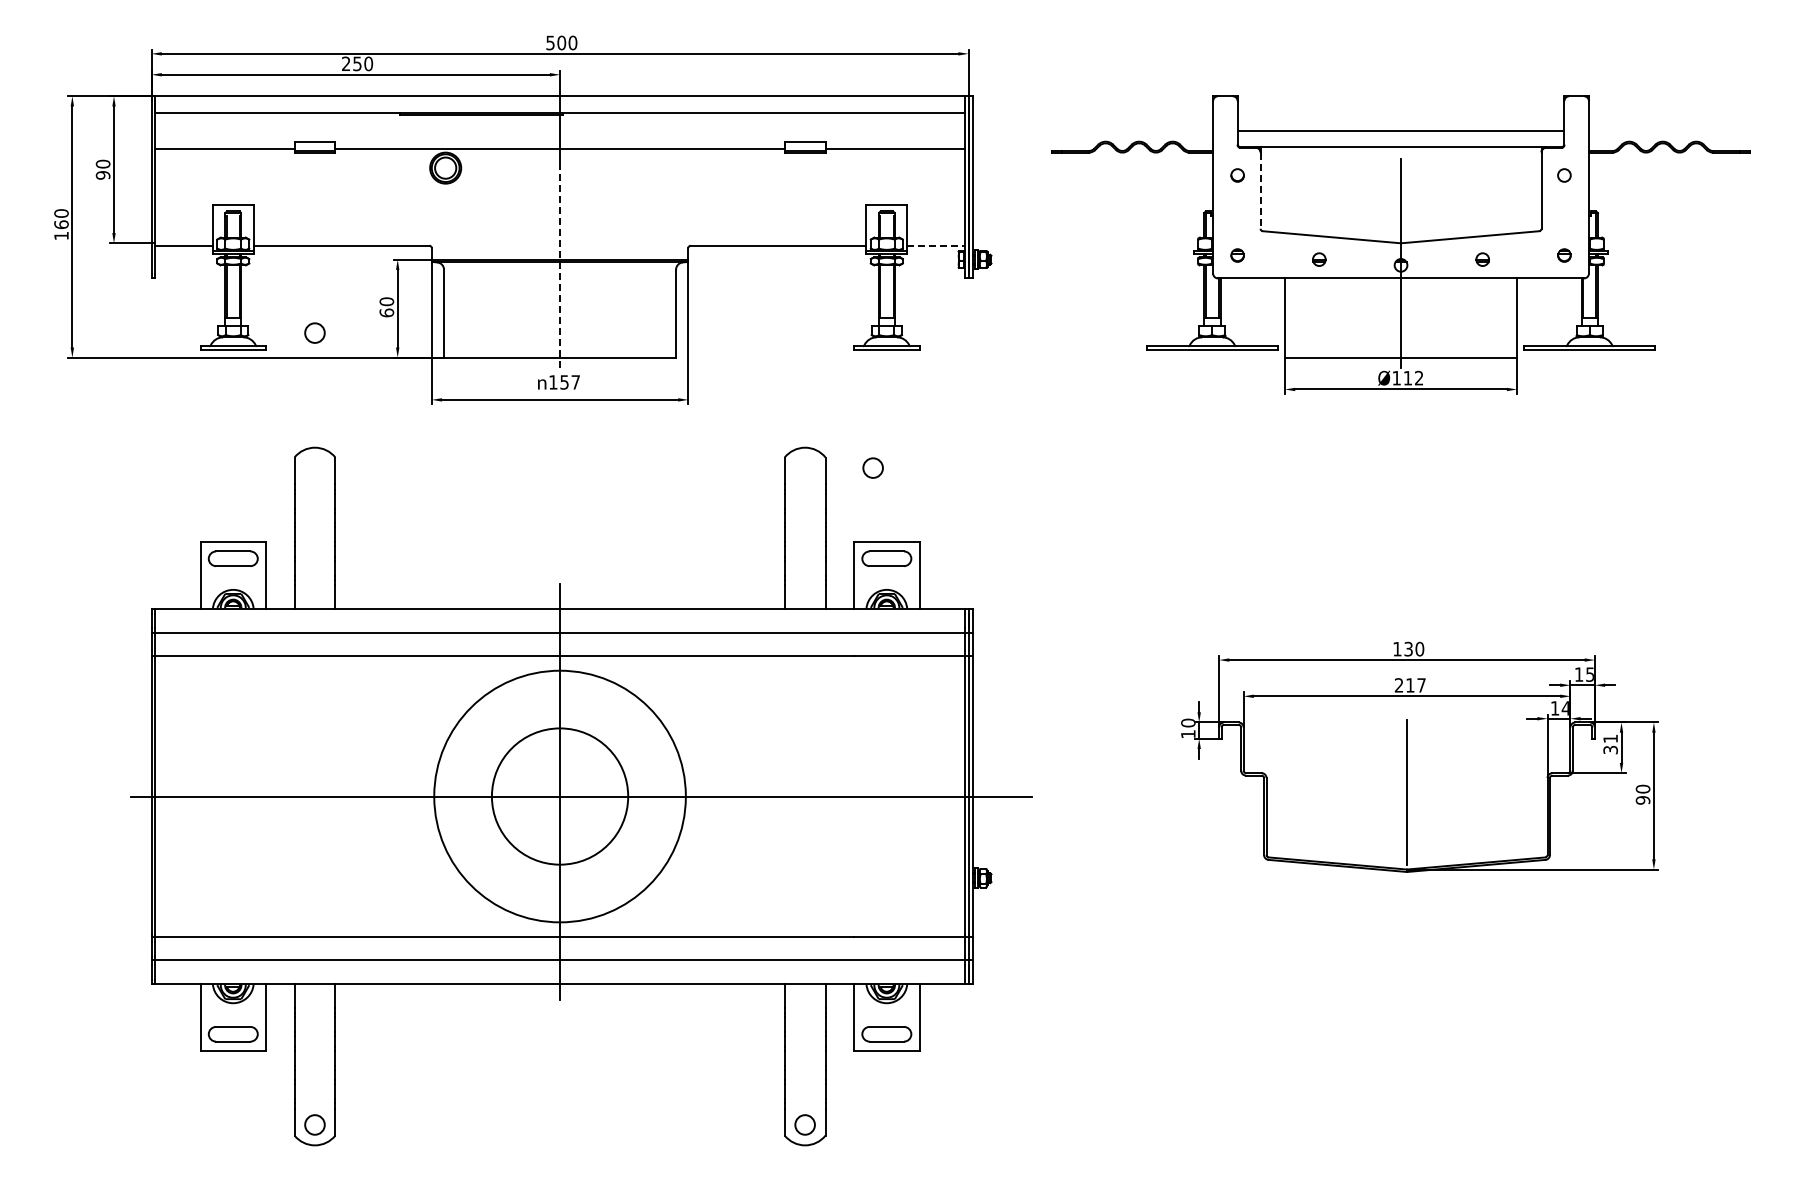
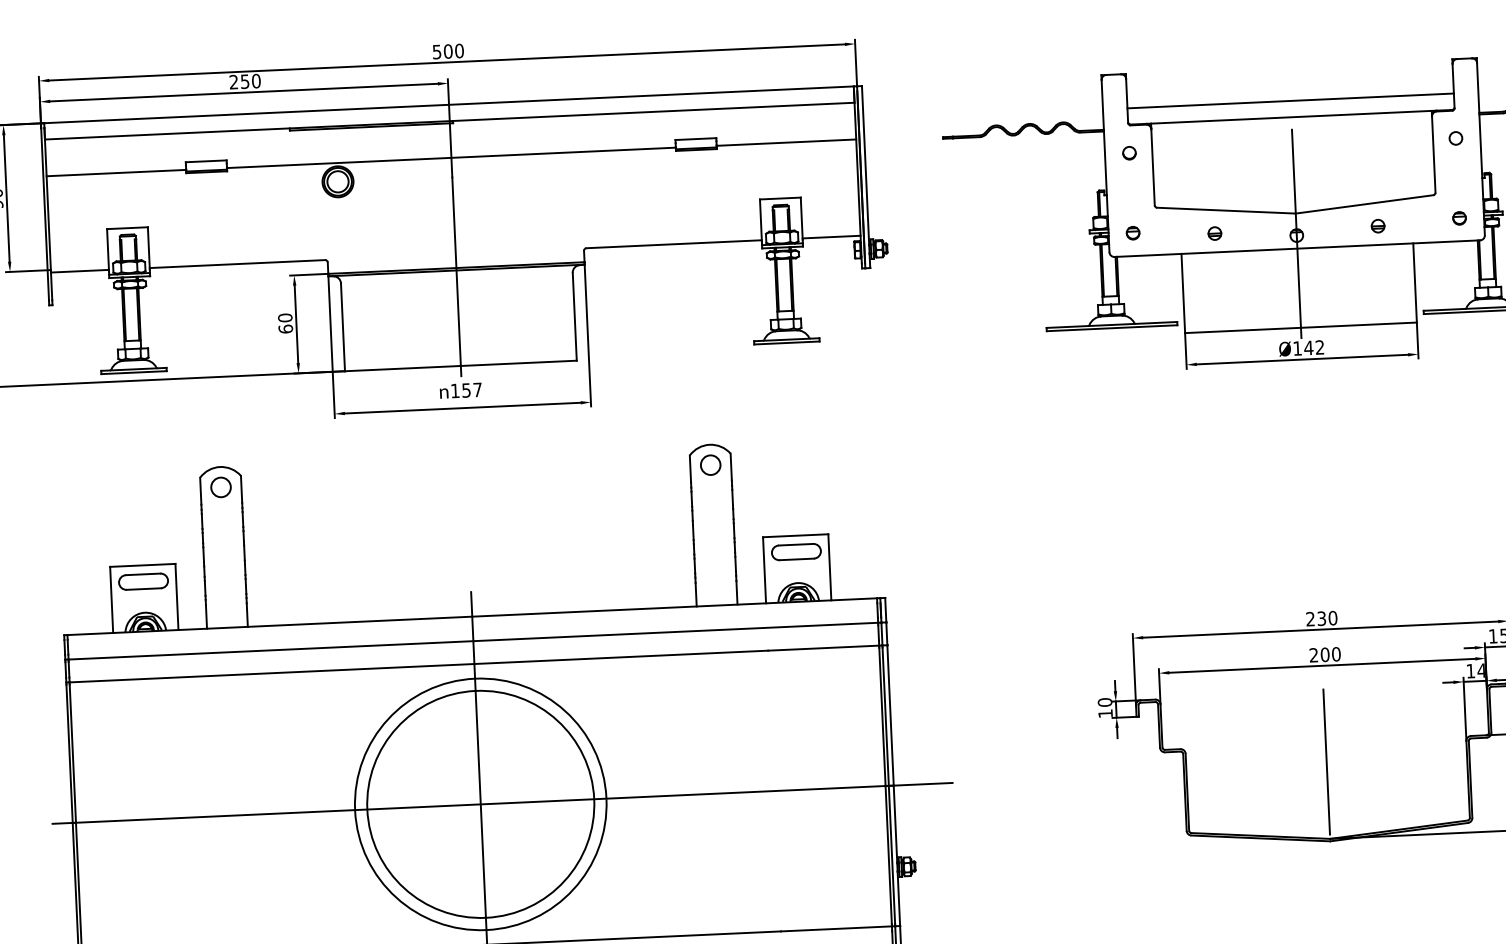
line: (1260, 191) -> (1153, 168), dashed -> solid
line: (936, 245) -> (831, 236), dashed -> solid
line: (560, 267) -> (457, 275), dashed -> solid
circle: (314, 332) -> (220, 486), moved
text: (1407, 378) -> (1308, 348), Ø112 -> Ø142
circle: (872, 467) -> (710, 464), moved
text: (1397, 648) -> (1310, 618), 130 -> 230
text: (1415, 685) -> (1330, 654), 217 -> 200
circle: (559, 796) -> (480, 804), size x1.67

